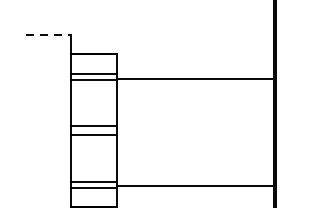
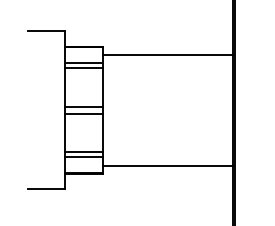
line: (48, 34) -> (46, 30), dashed -> solid
line: (194, 79) -> (167, 54), moved
line: (194, 185) -> (167, 165), moved

